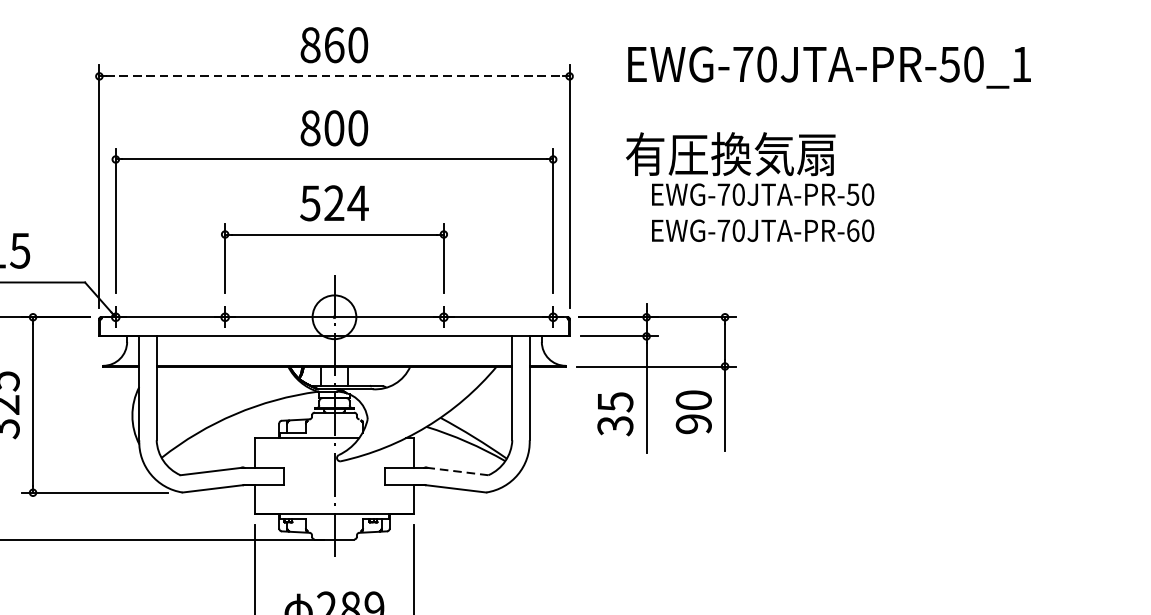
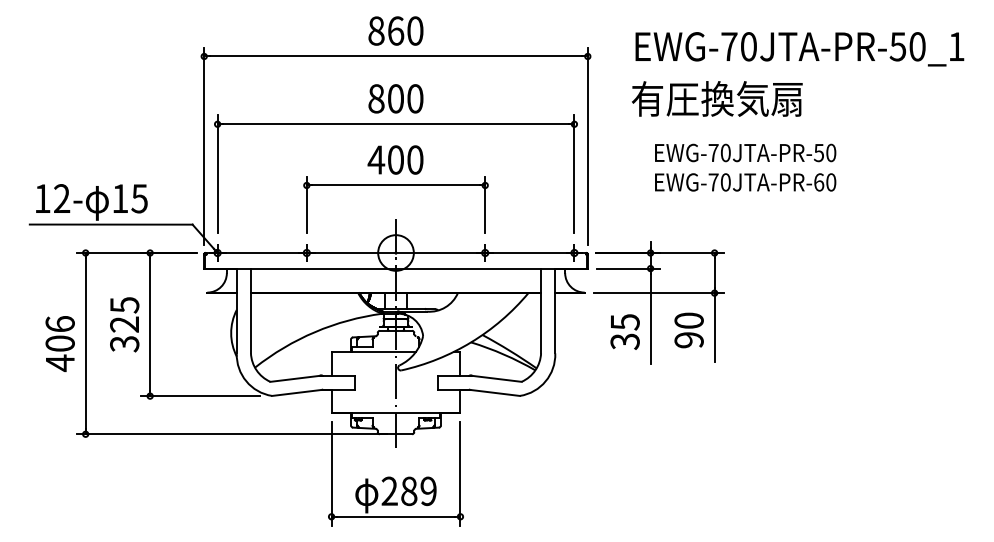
line: (335, 76) -> (396, 56), dashed -> solid
text: (731, 153) -> (717, 98), moved
text: (333, 202) -> (395, 159), 524 -> 400
line: (457, 471) -> (496, 378), dashed -> solid

